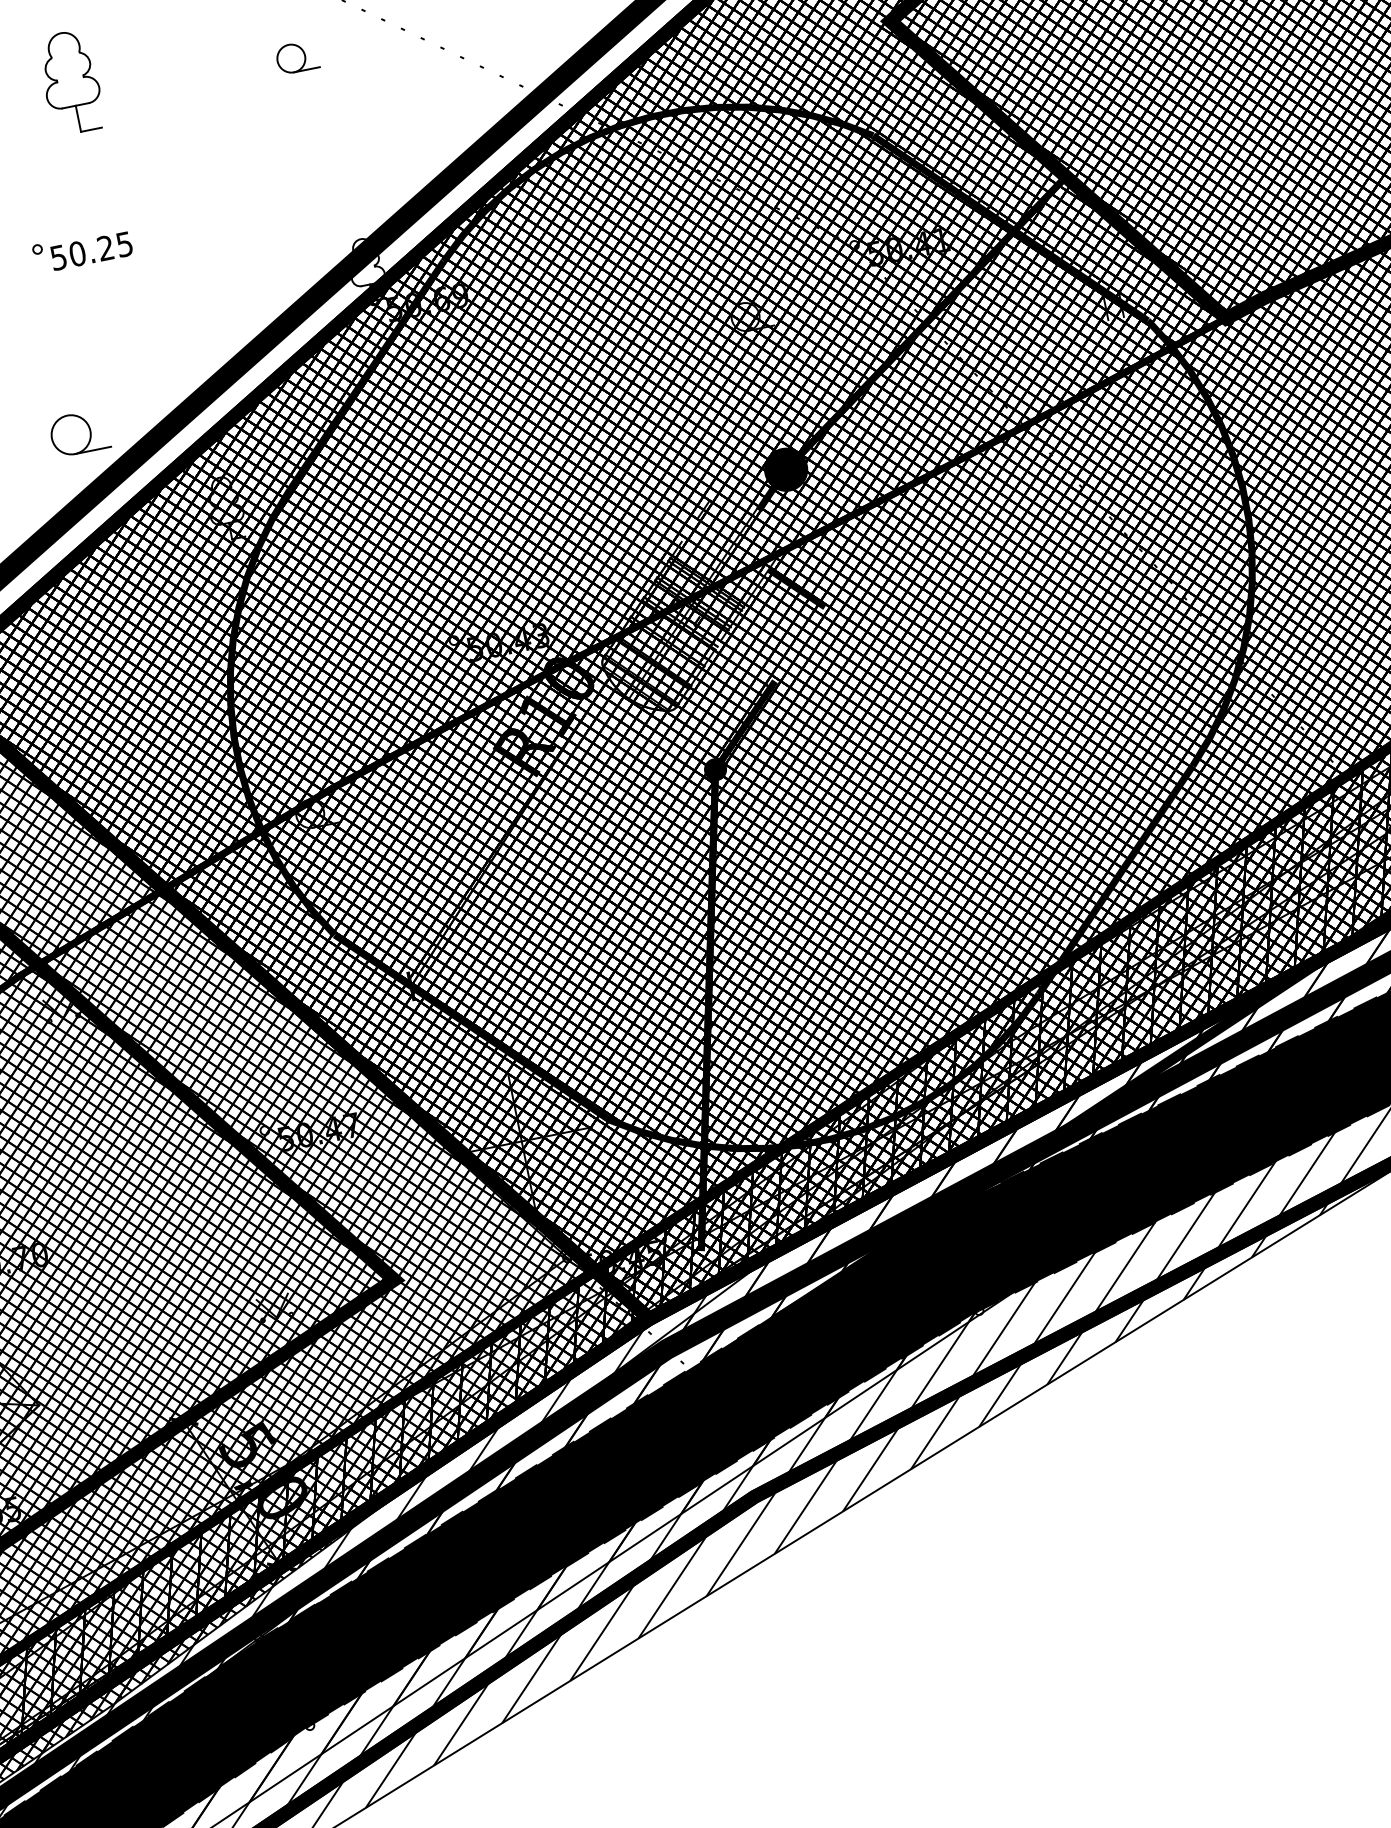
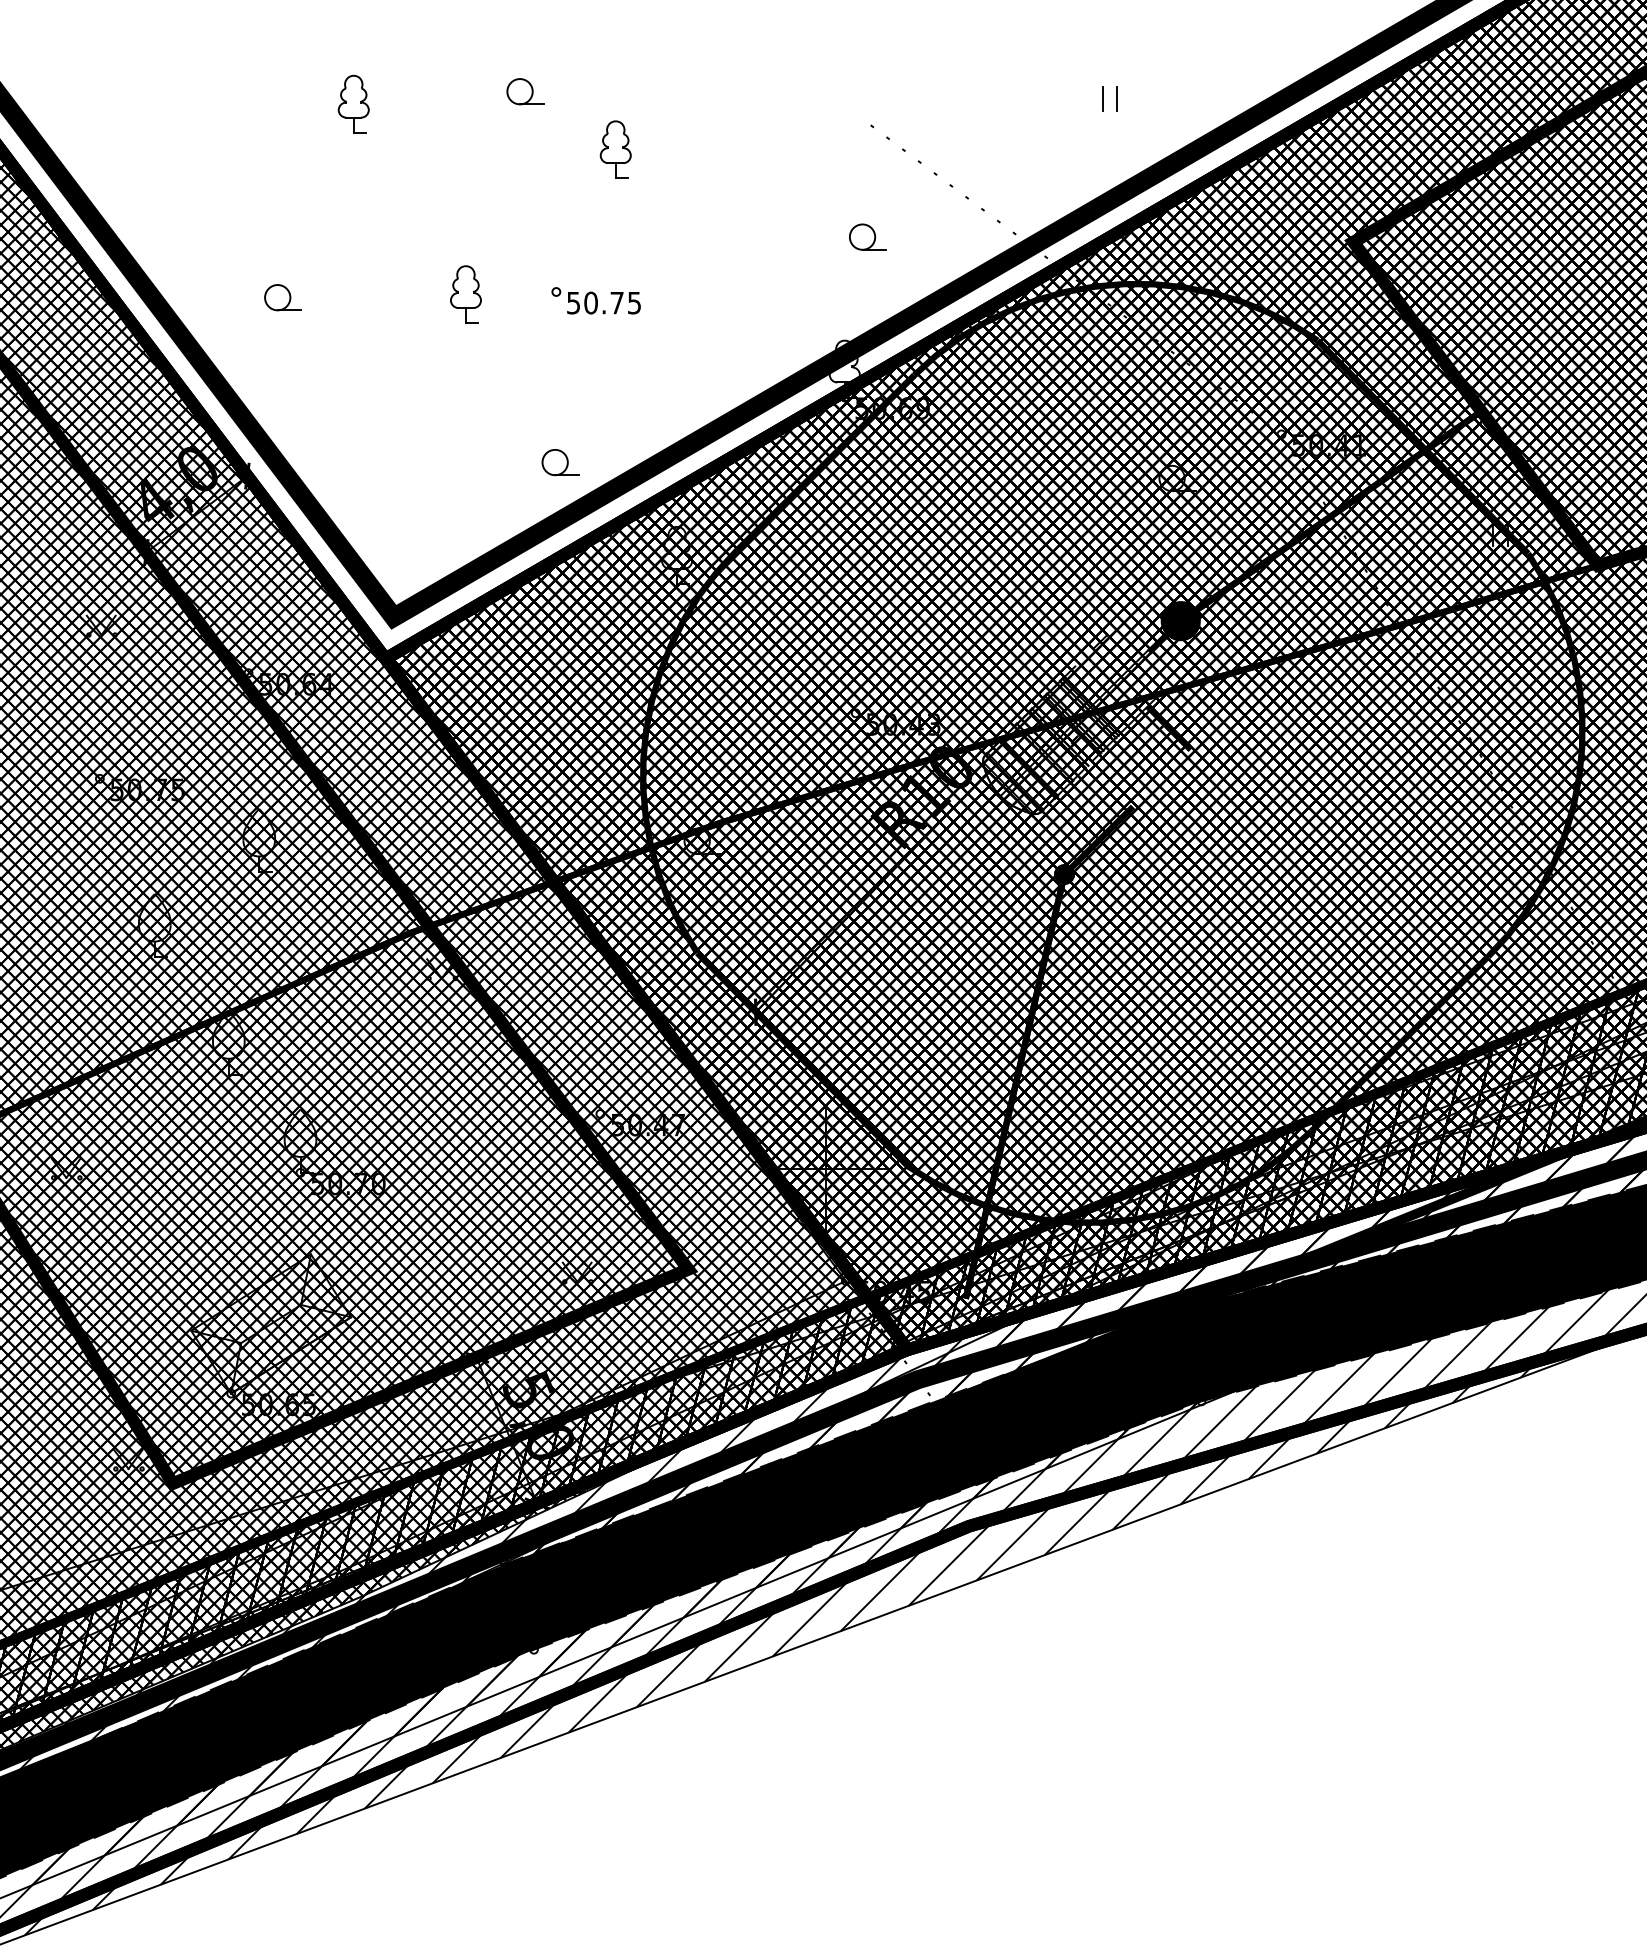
part: (296, 56) -> (867, 236), moved
part: (70, 82) -> (615, 149), size x0.62
text: (105, 247) -> (616, 302), 50.25 -> 50.75
part: (79, 433) -> (560, 462), size x0.71

